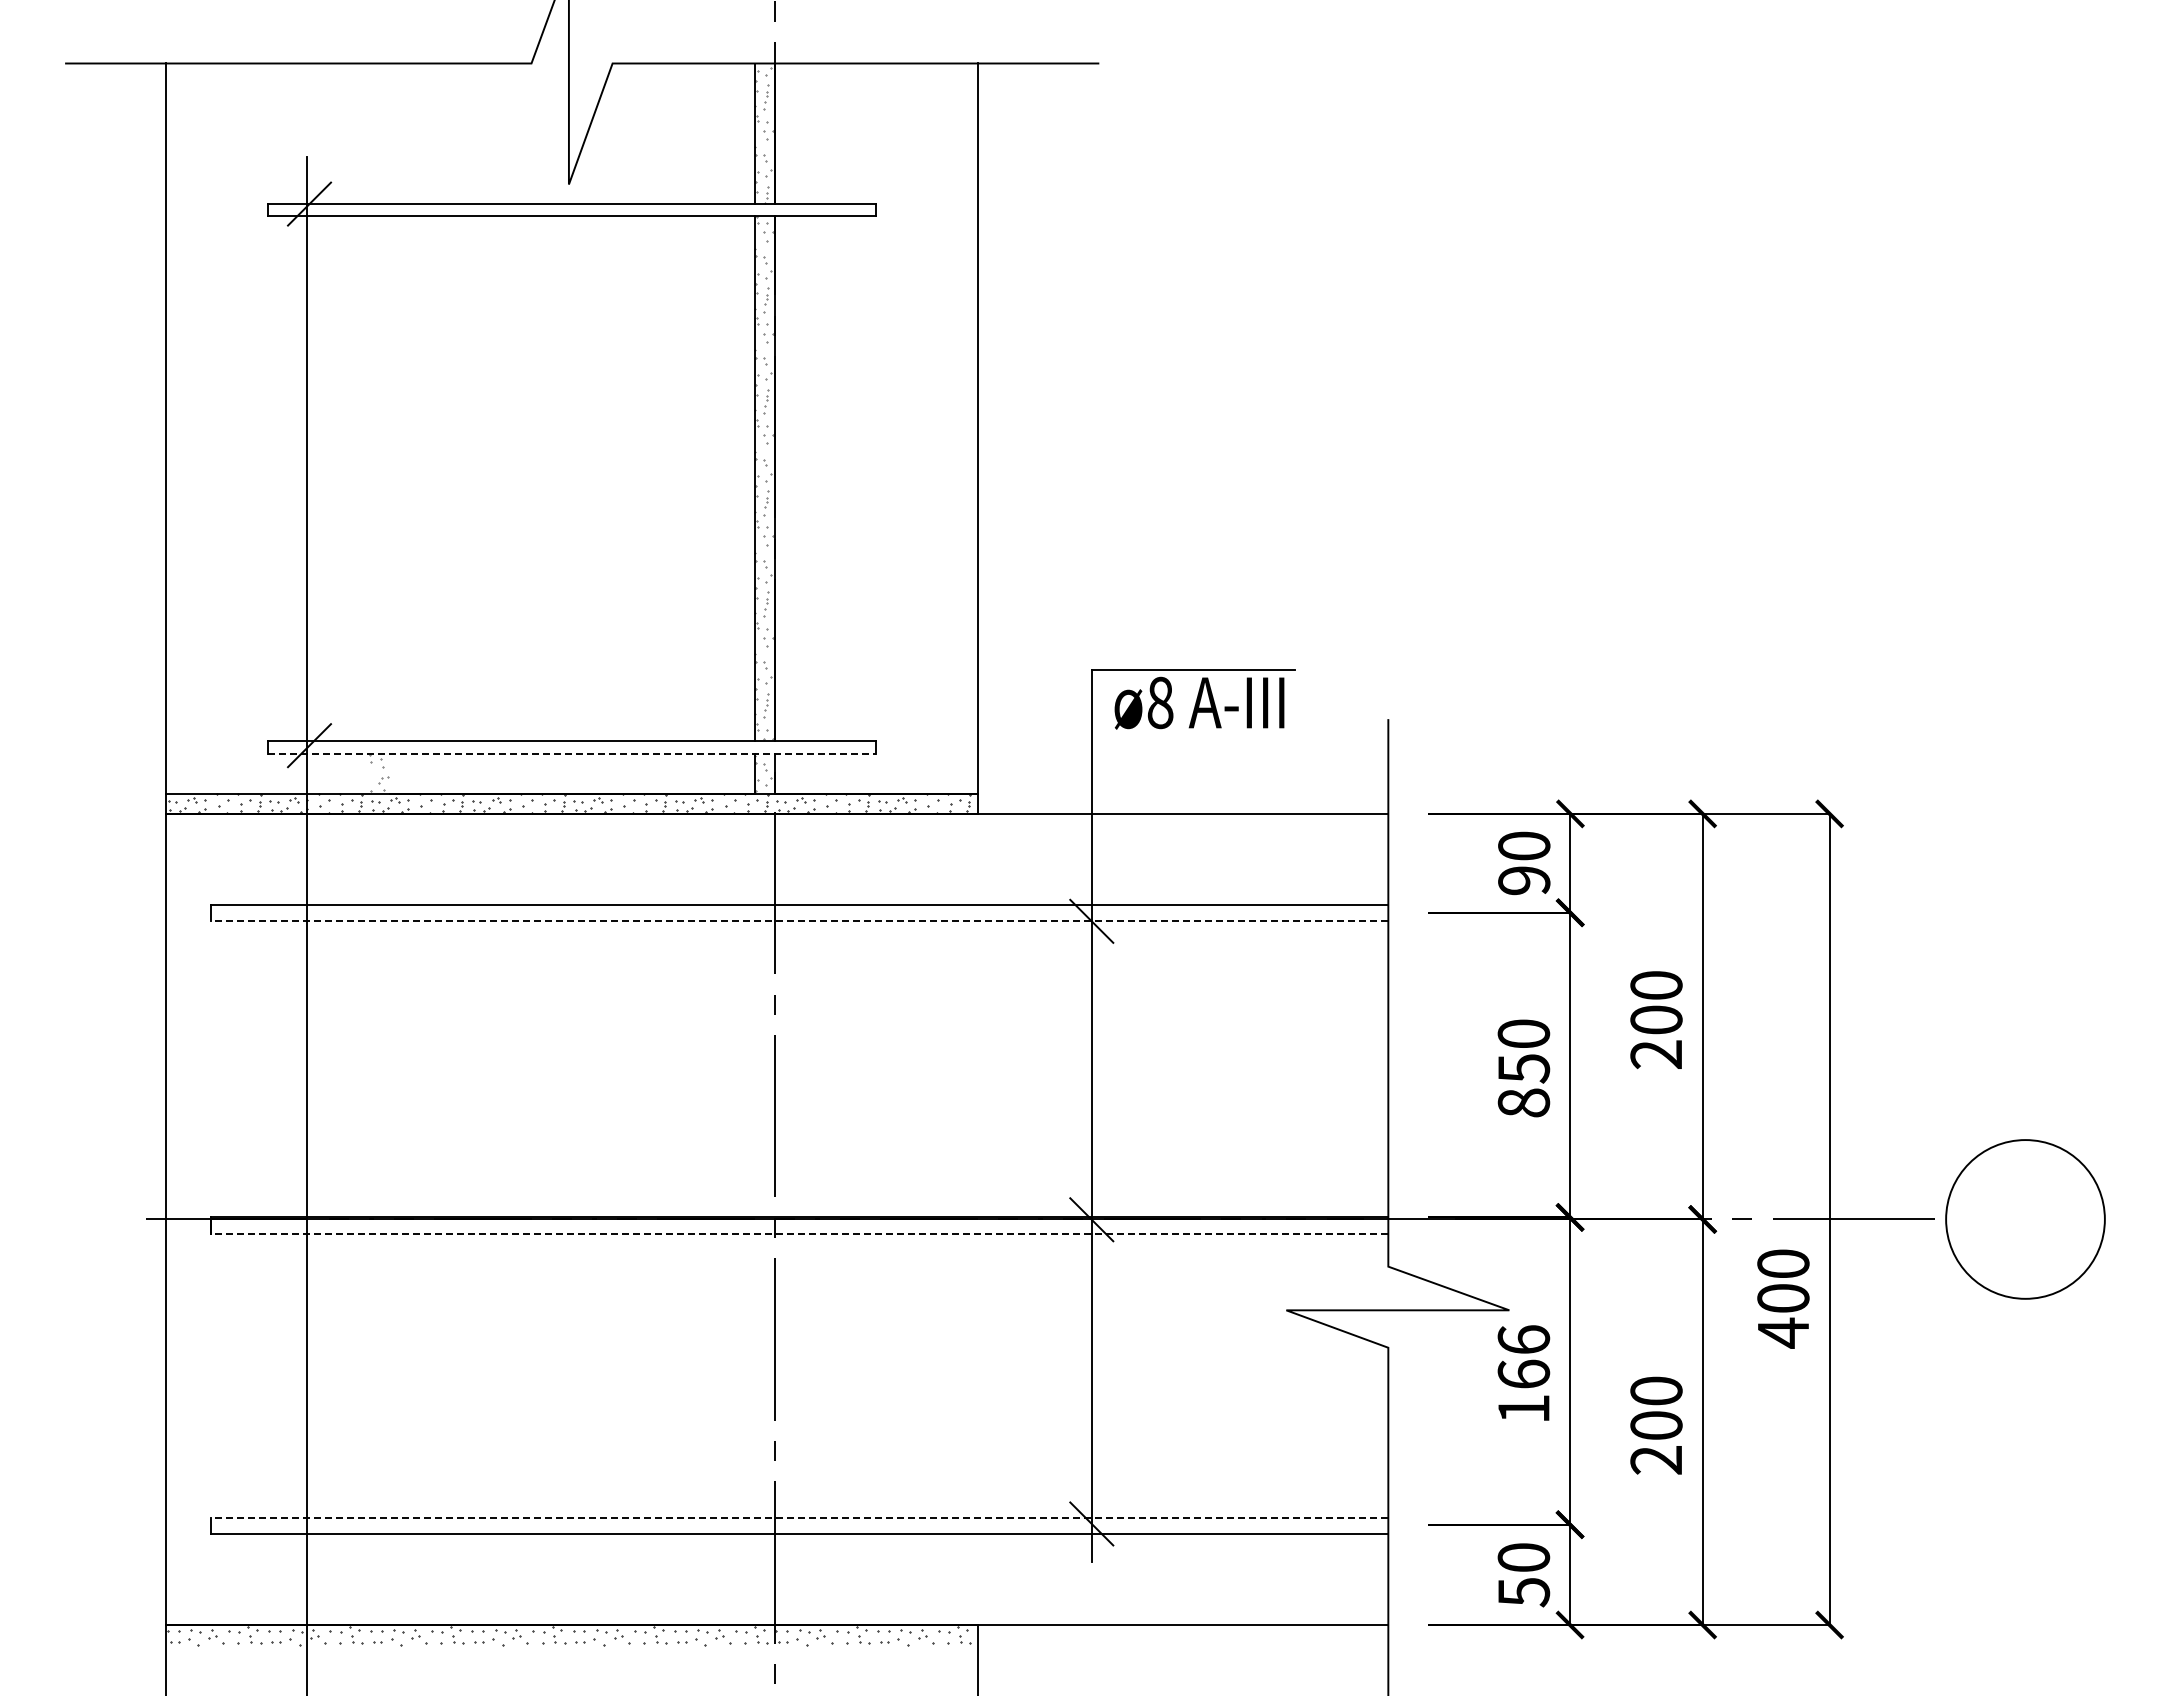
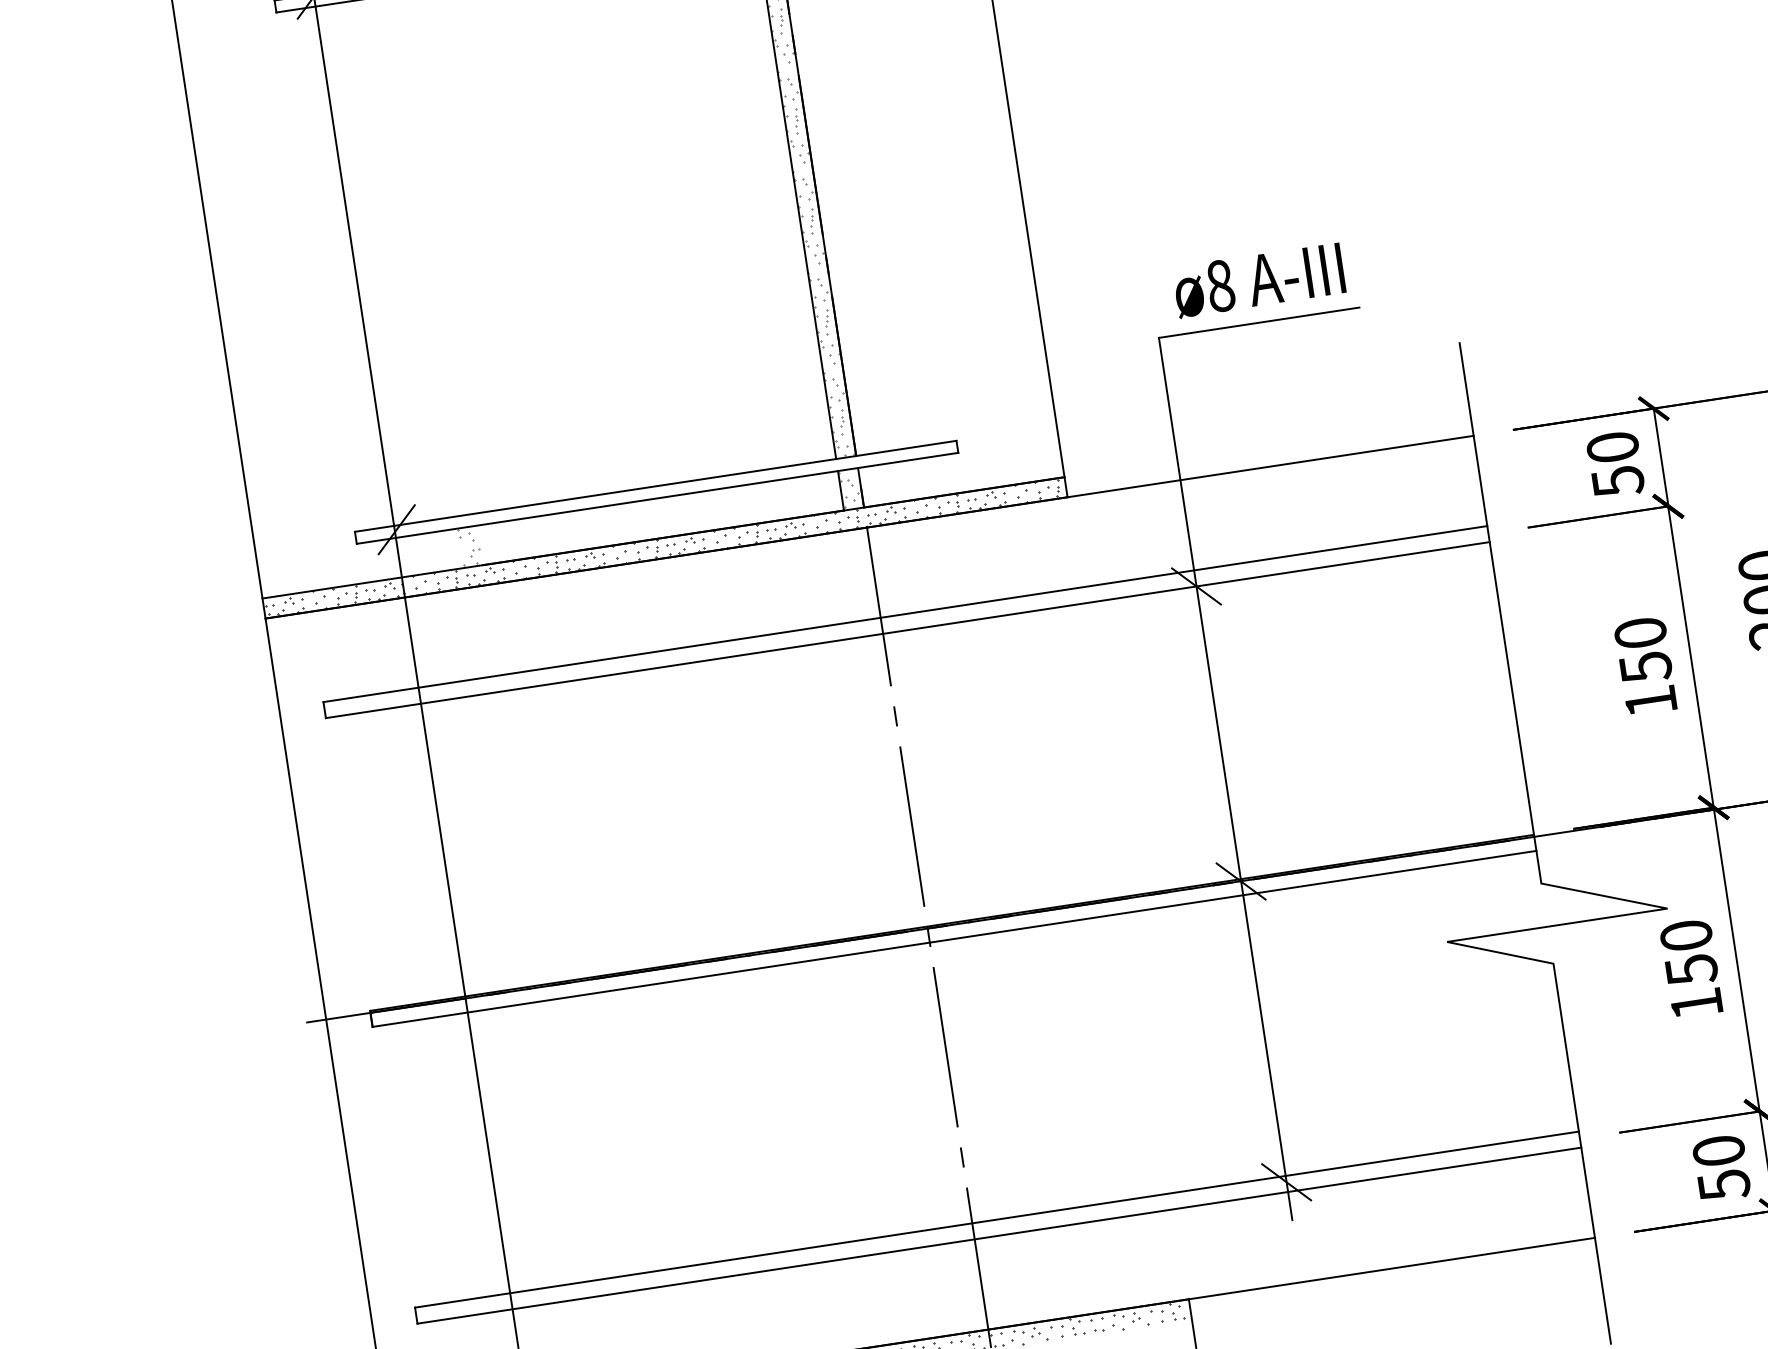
text: (1199, 702) -> (1259, 279), moved
line: (572, 753) -> (657, 498), dashed -> solid
text: (1524, 880) -> (1618, 481), 90 -> 50
line: (799, 921) -> (907, 630), dashed -> solid
text: (1523, 1102) -> (1650, 701), 850 -> 150
line: (799, 1233) -> (954, 938), dashed -> solid
text: (1523, 1357) -> (1688, 953), 166 -> 150
line: (799, 1517) -> (996, 1219), dashed -> solid

